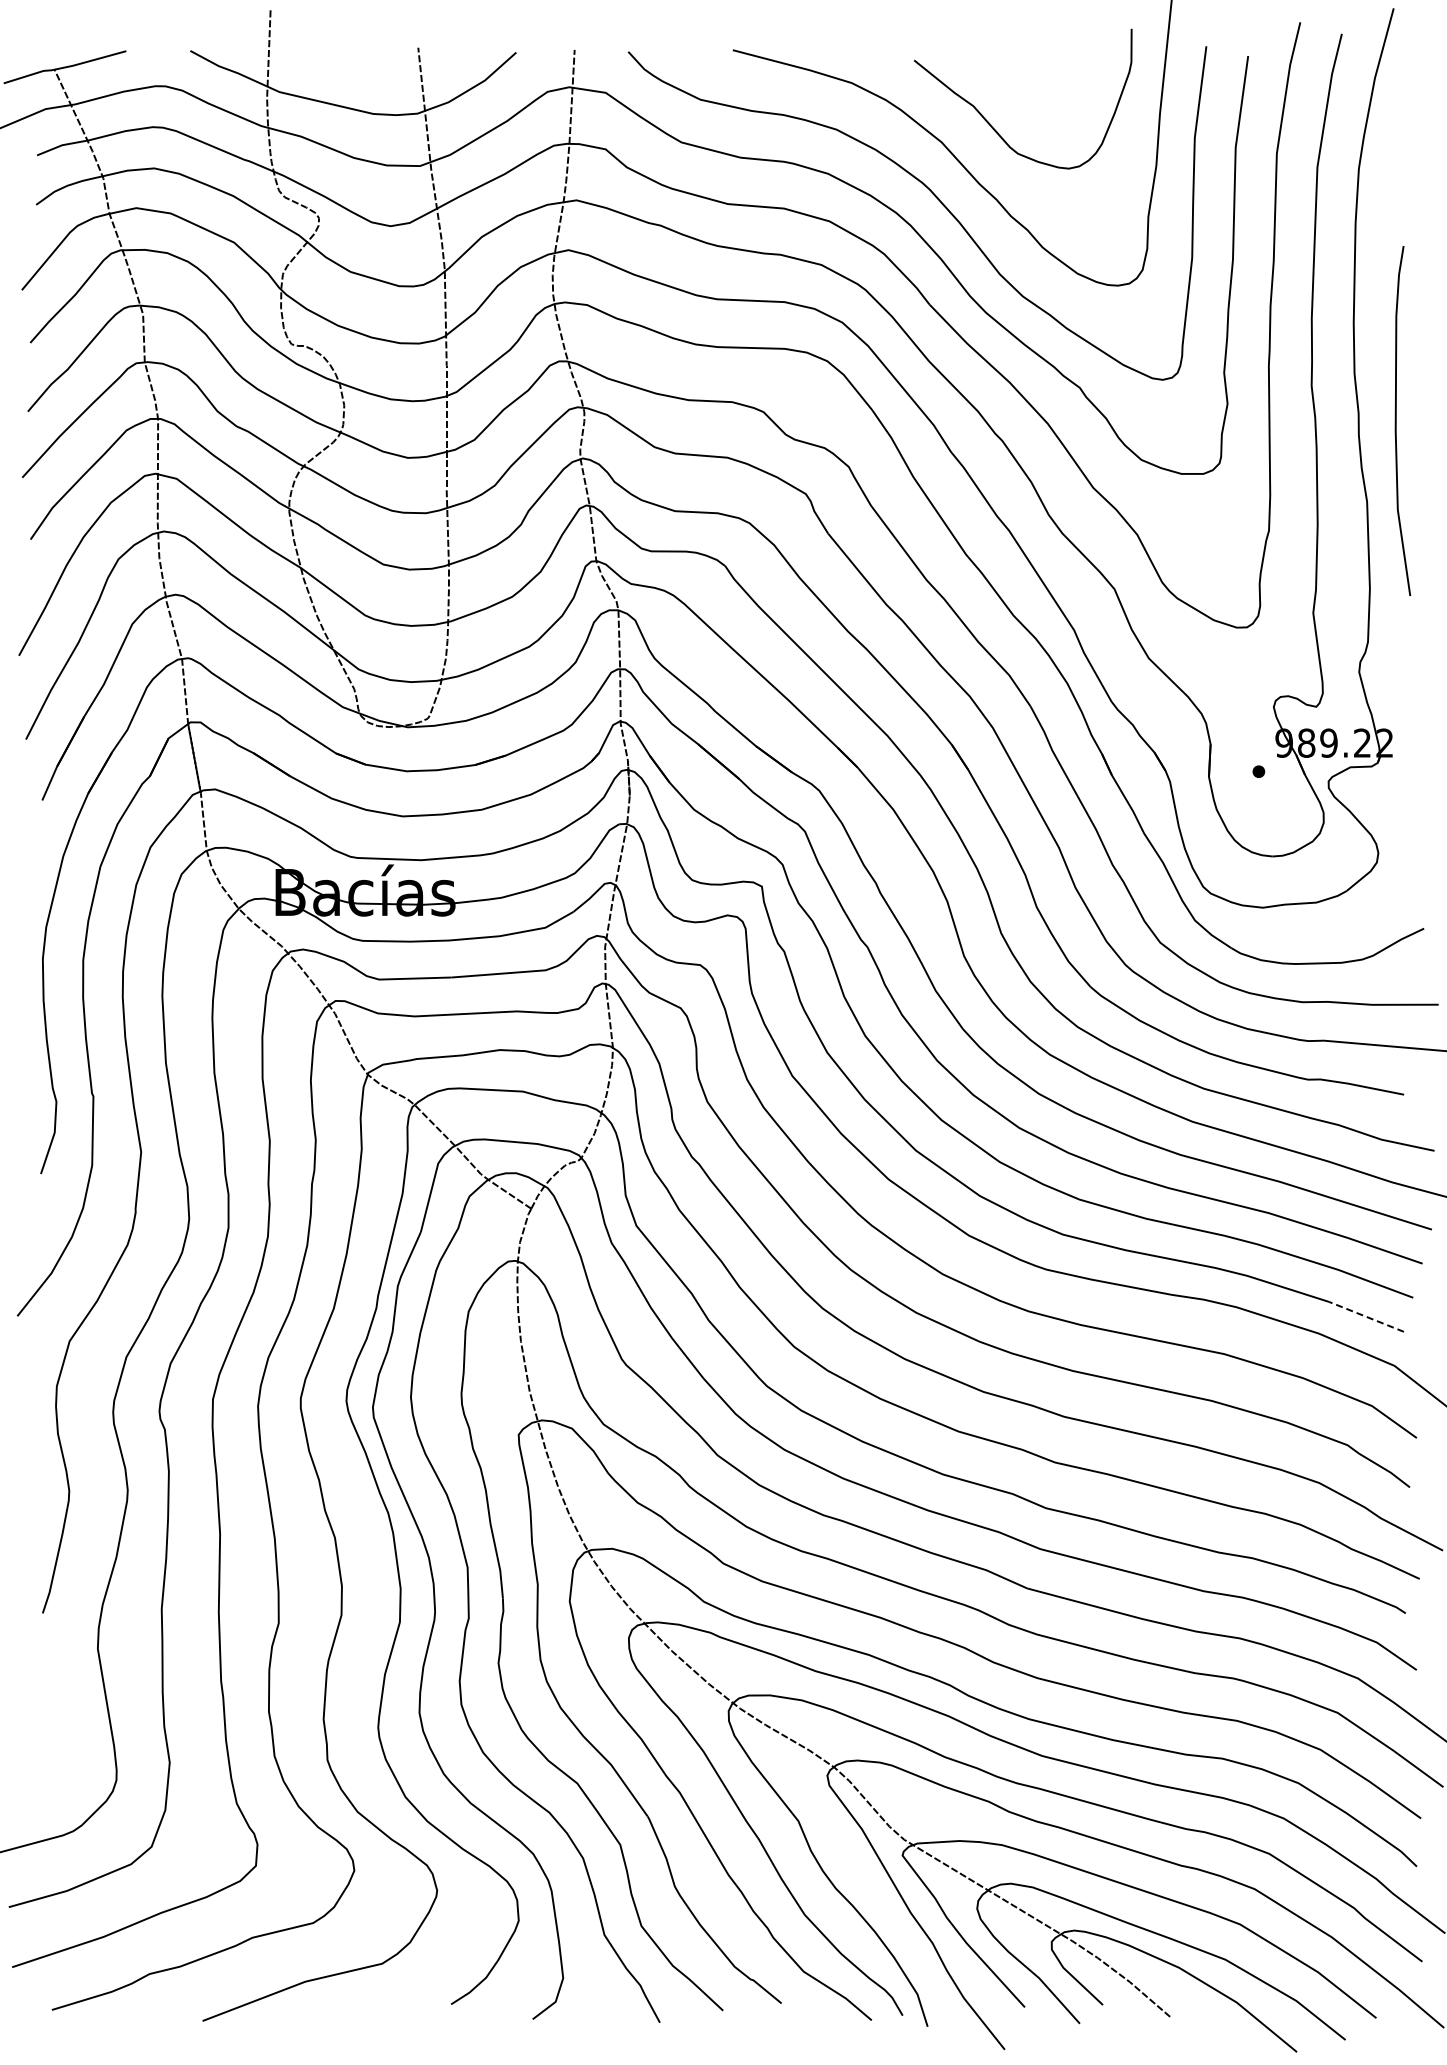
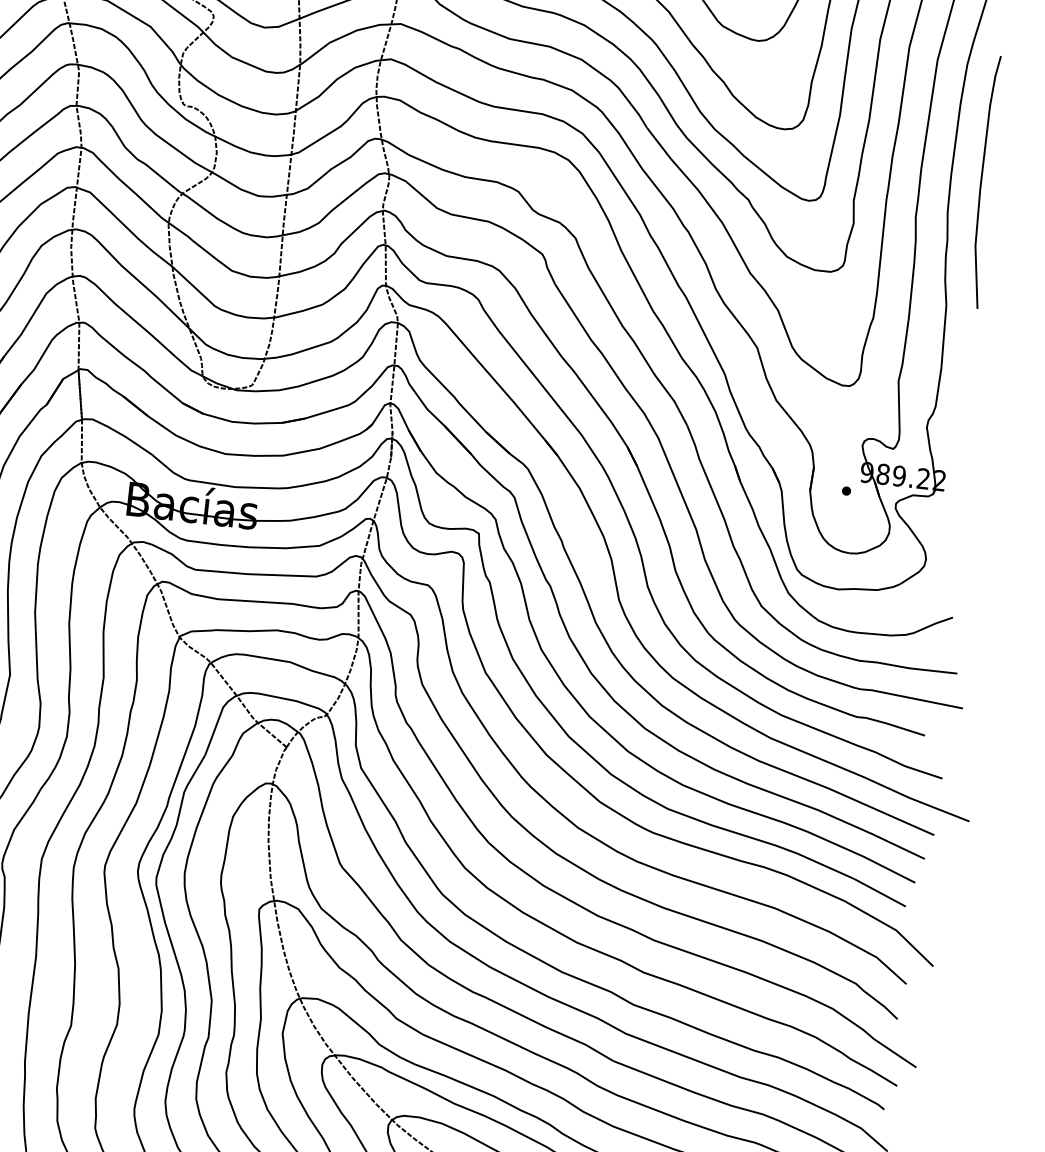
curve: (1396, 420) -> (981, 181), moved
line: (1366, 1316) -> (880, 892), dashed -> solid

